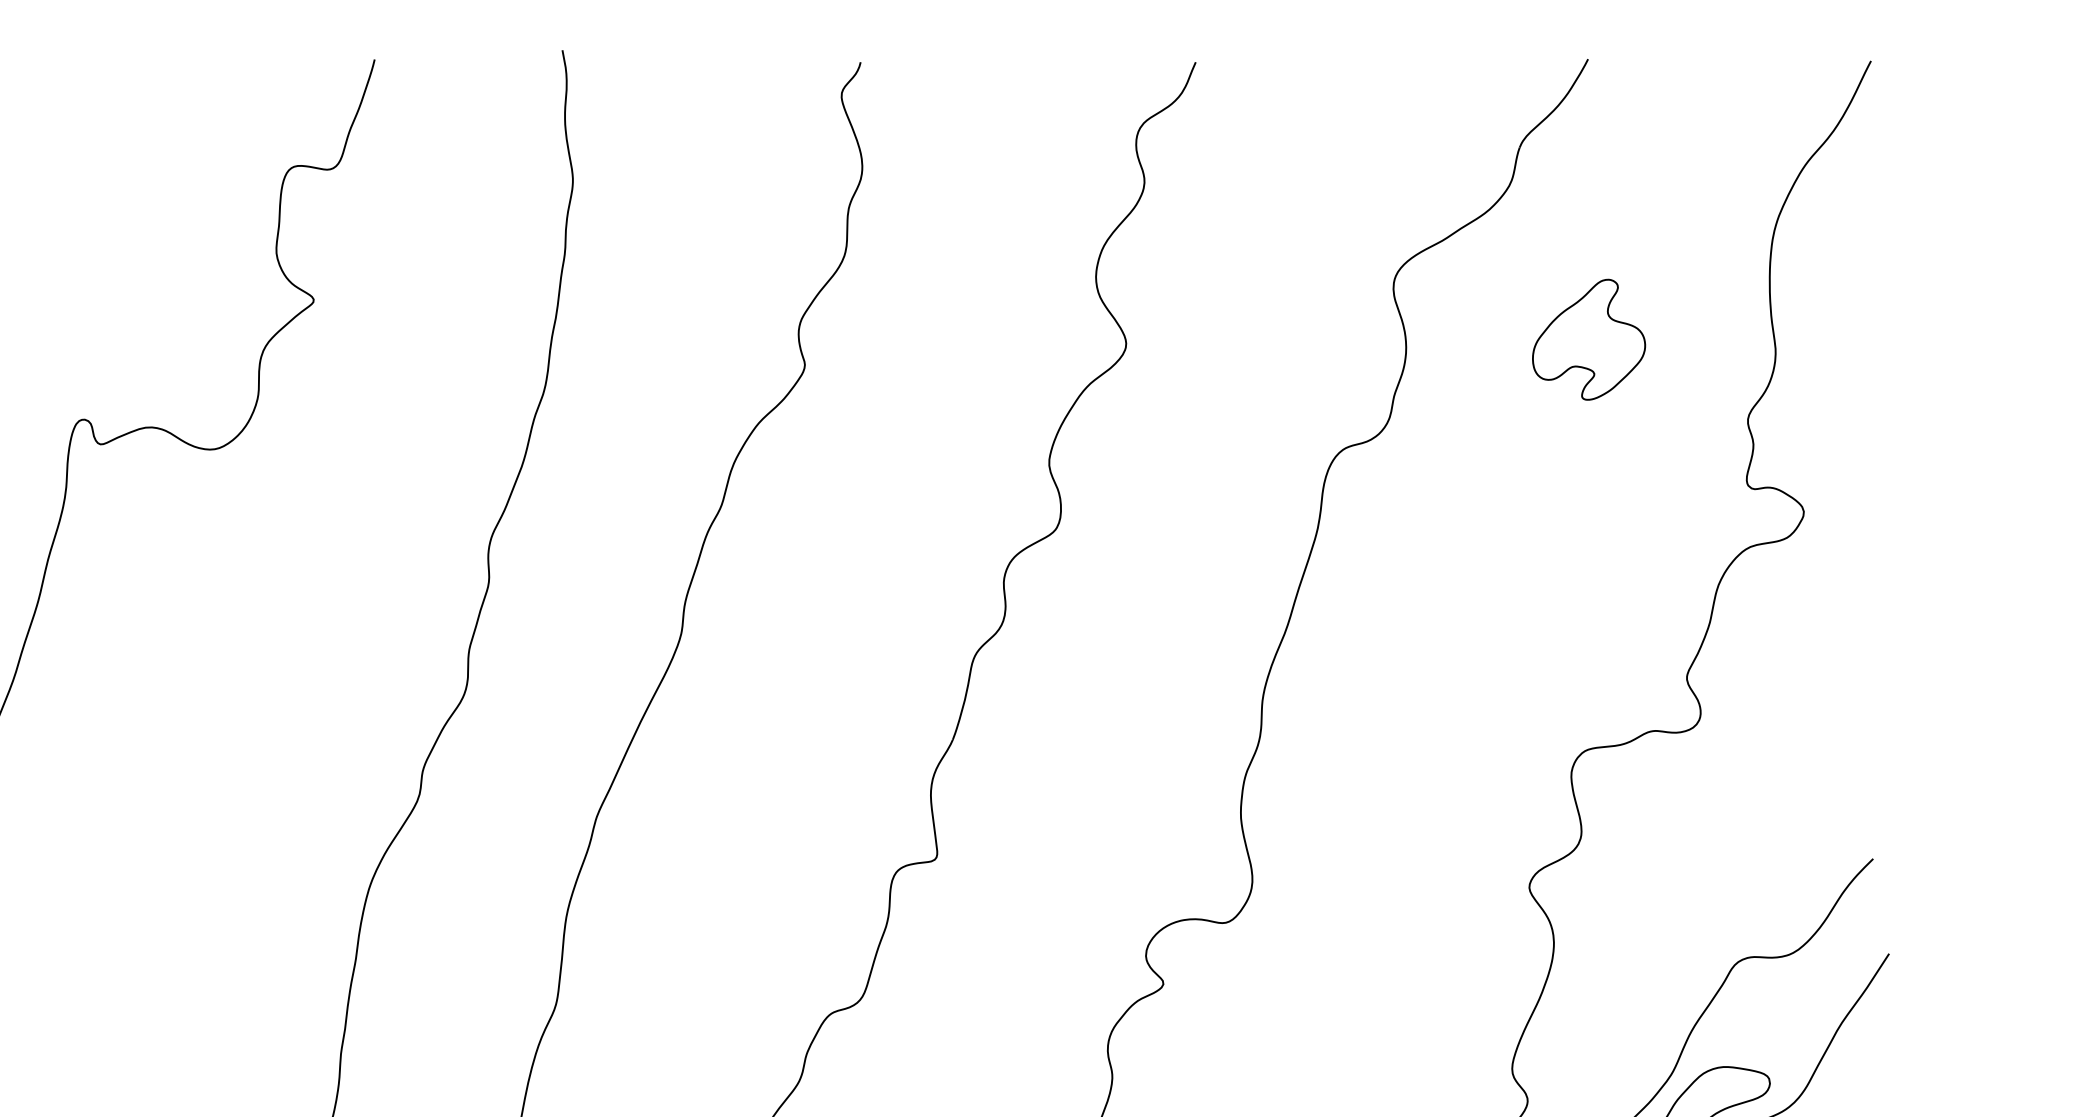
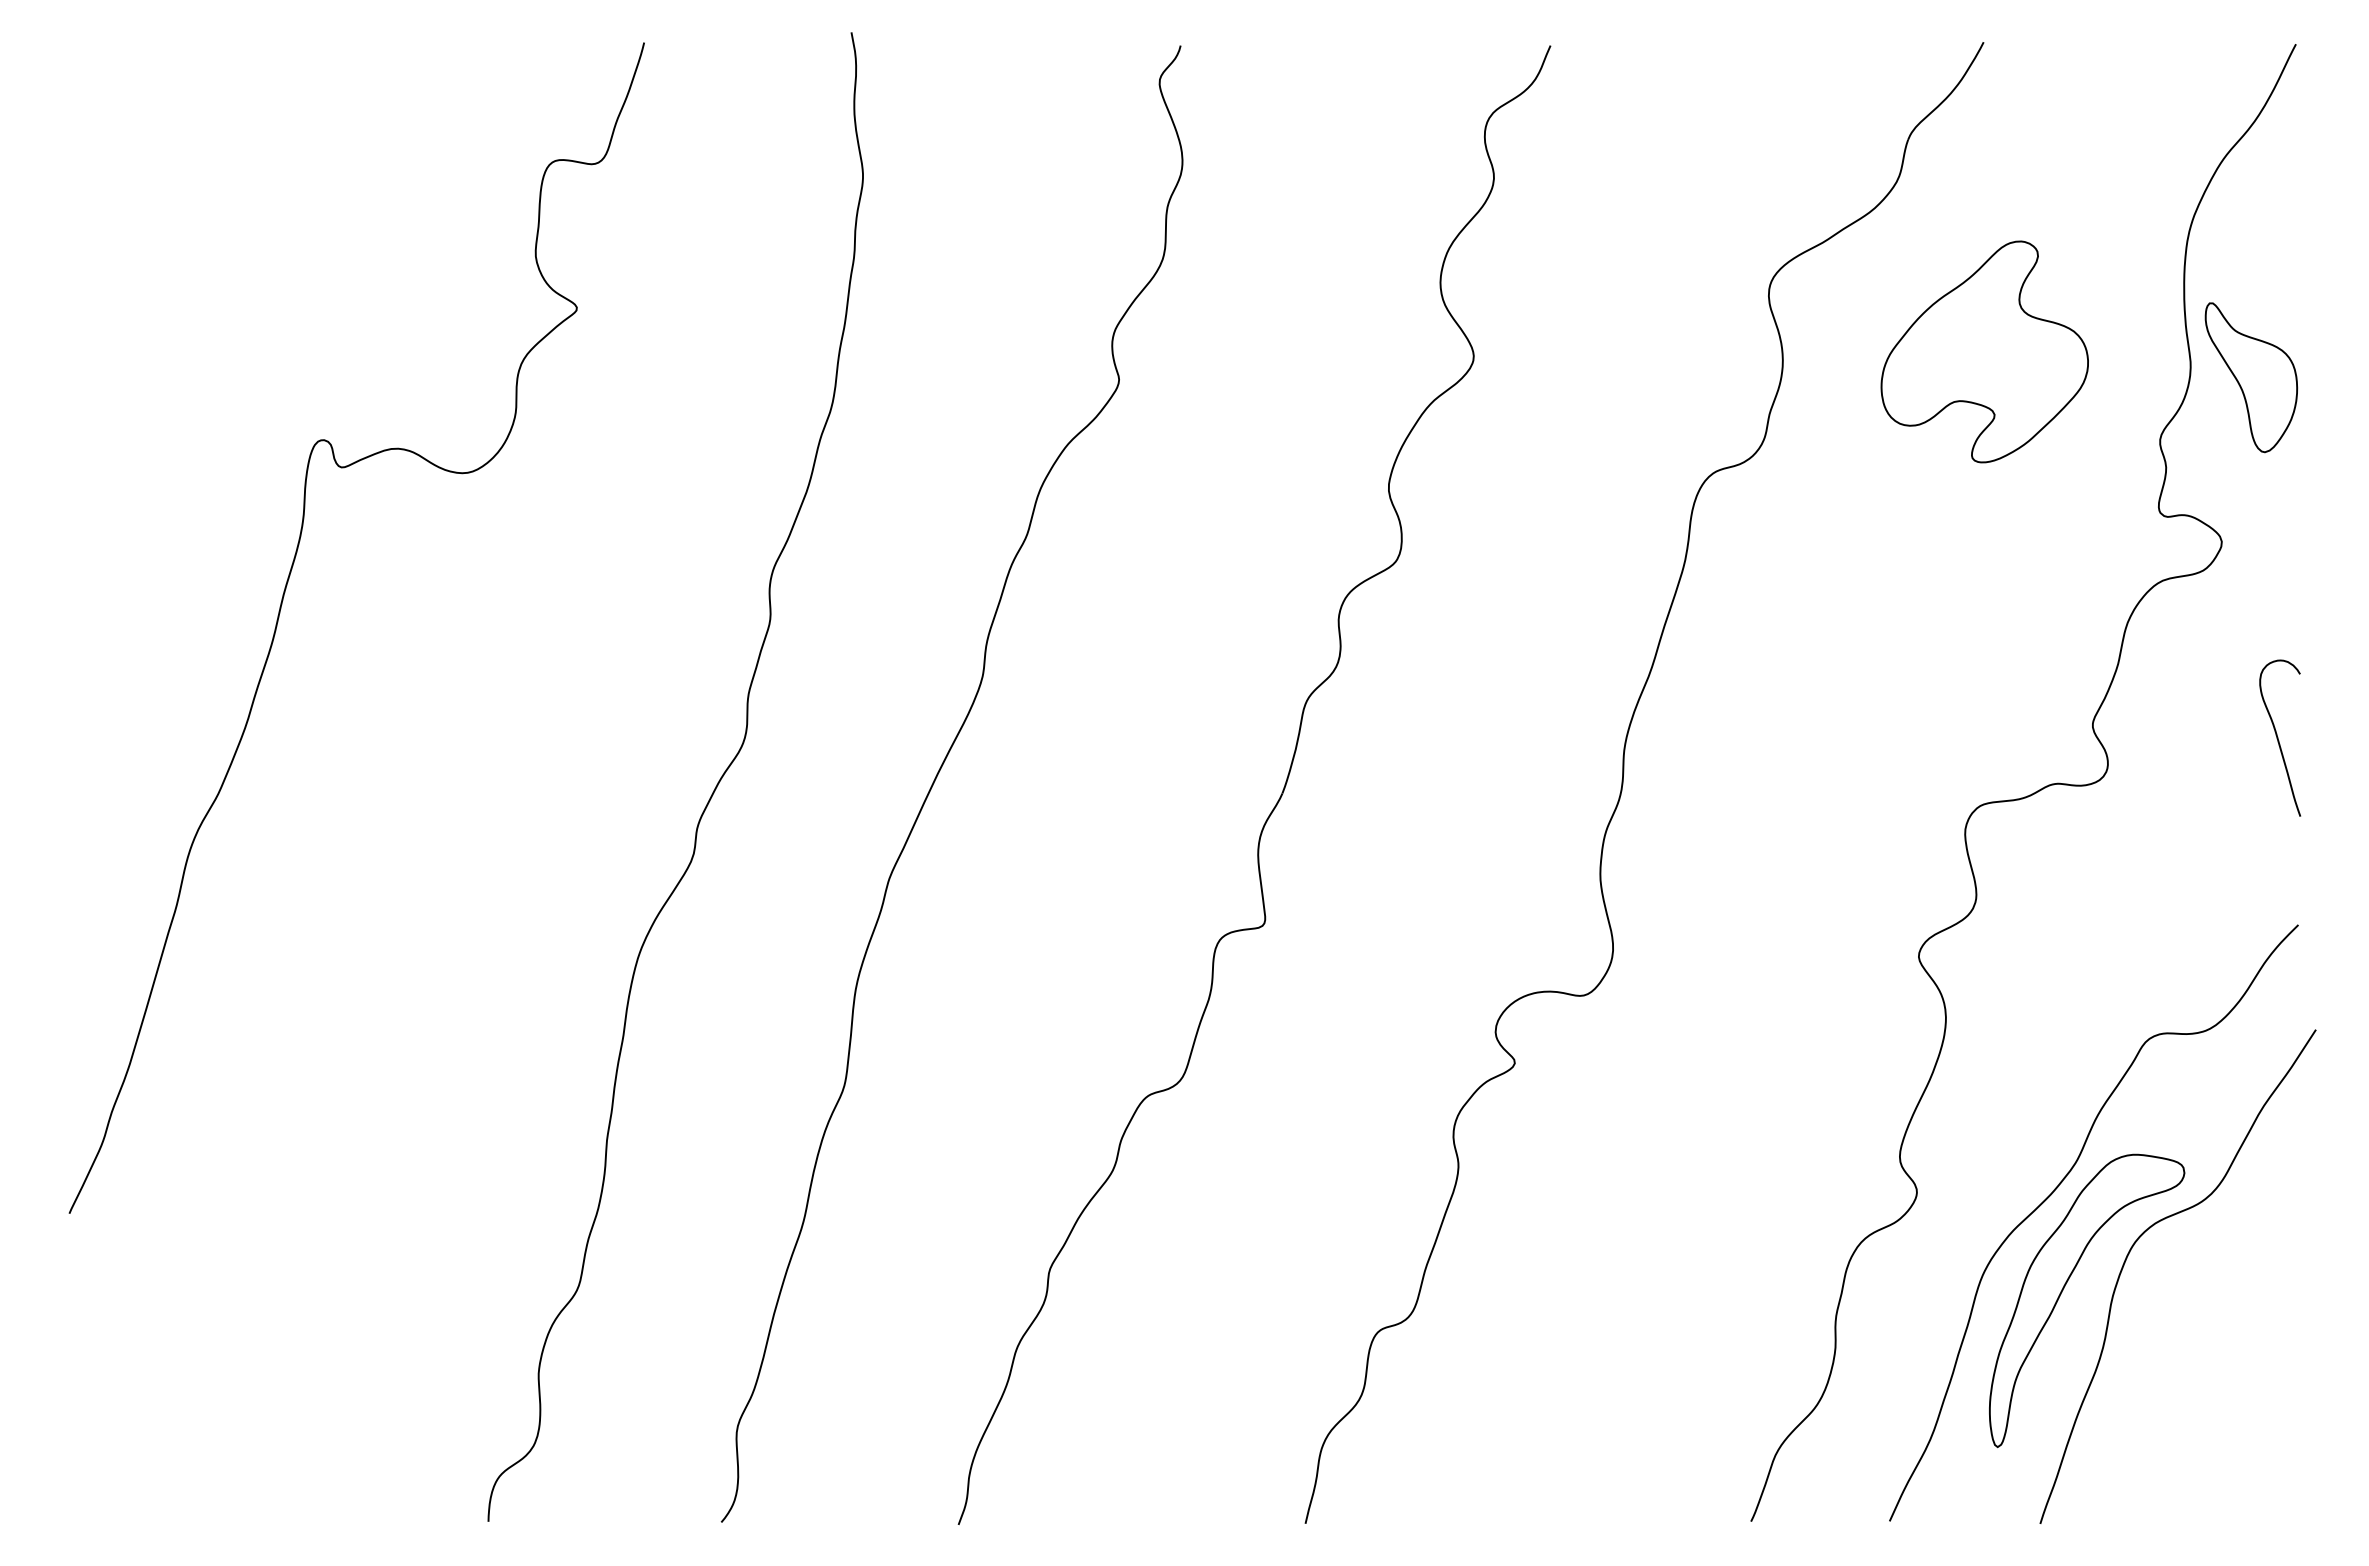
part: (1588, 339) -> (1984, 351), size x1.67
part: (1830, 362) -> (2251, 377), added
curve: (1855, 689) -> (2278, 737), added

